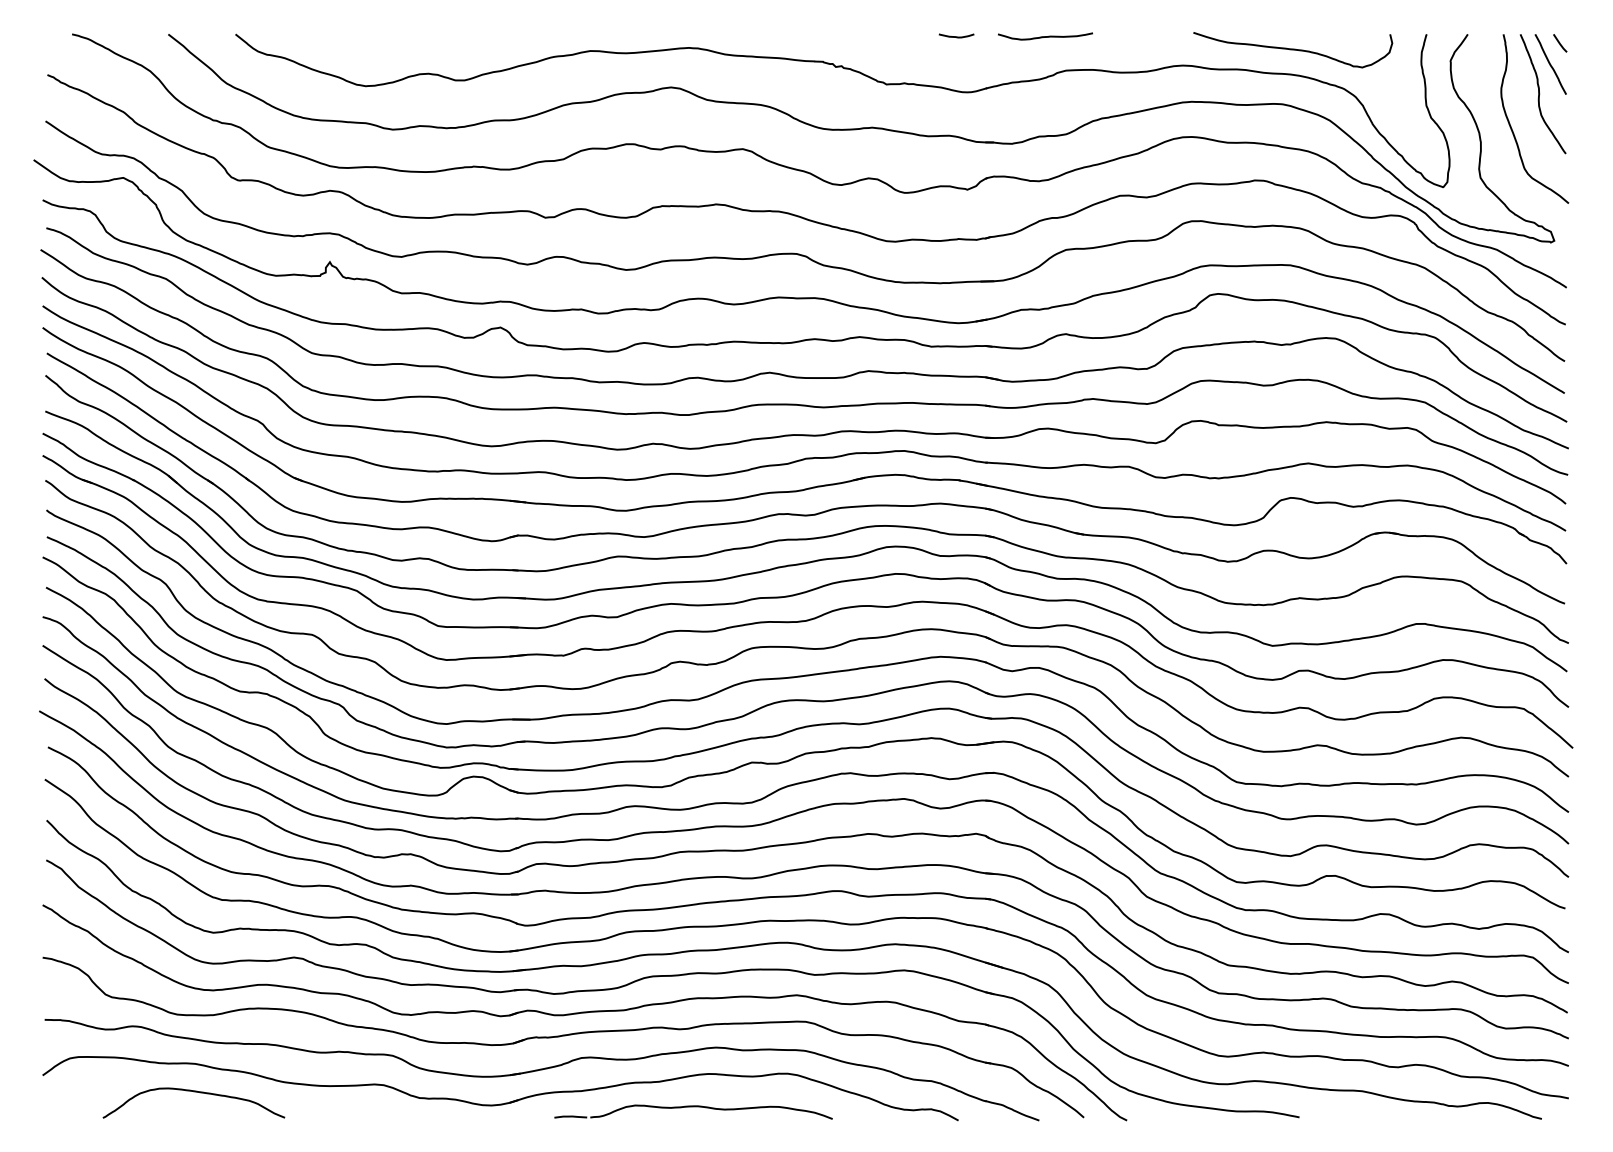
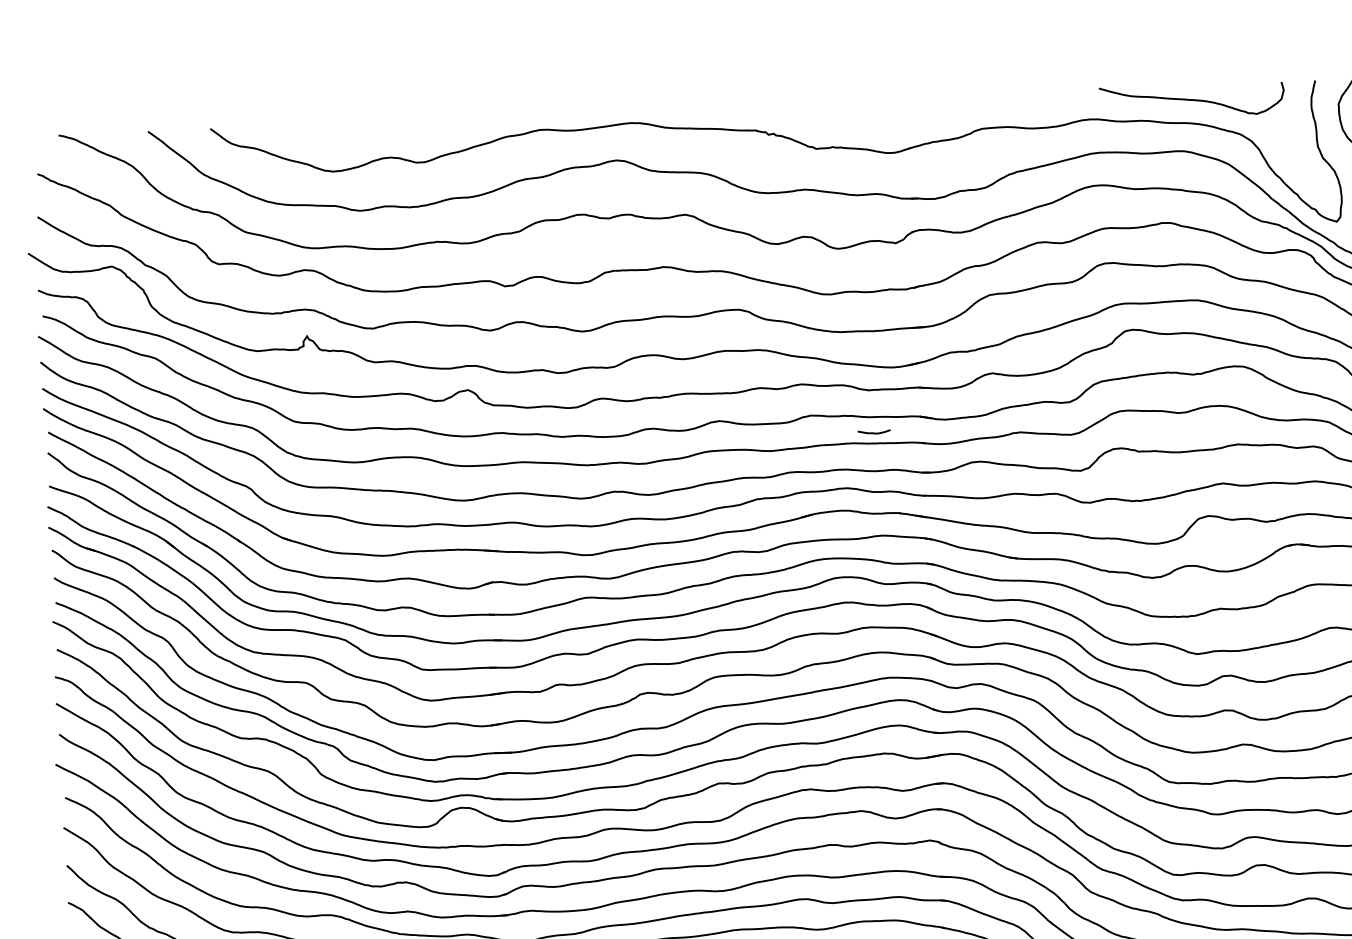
curve: (956, 36) -> (874, 432), moved
curve: (1045, 36) -> (961, 98), removed

